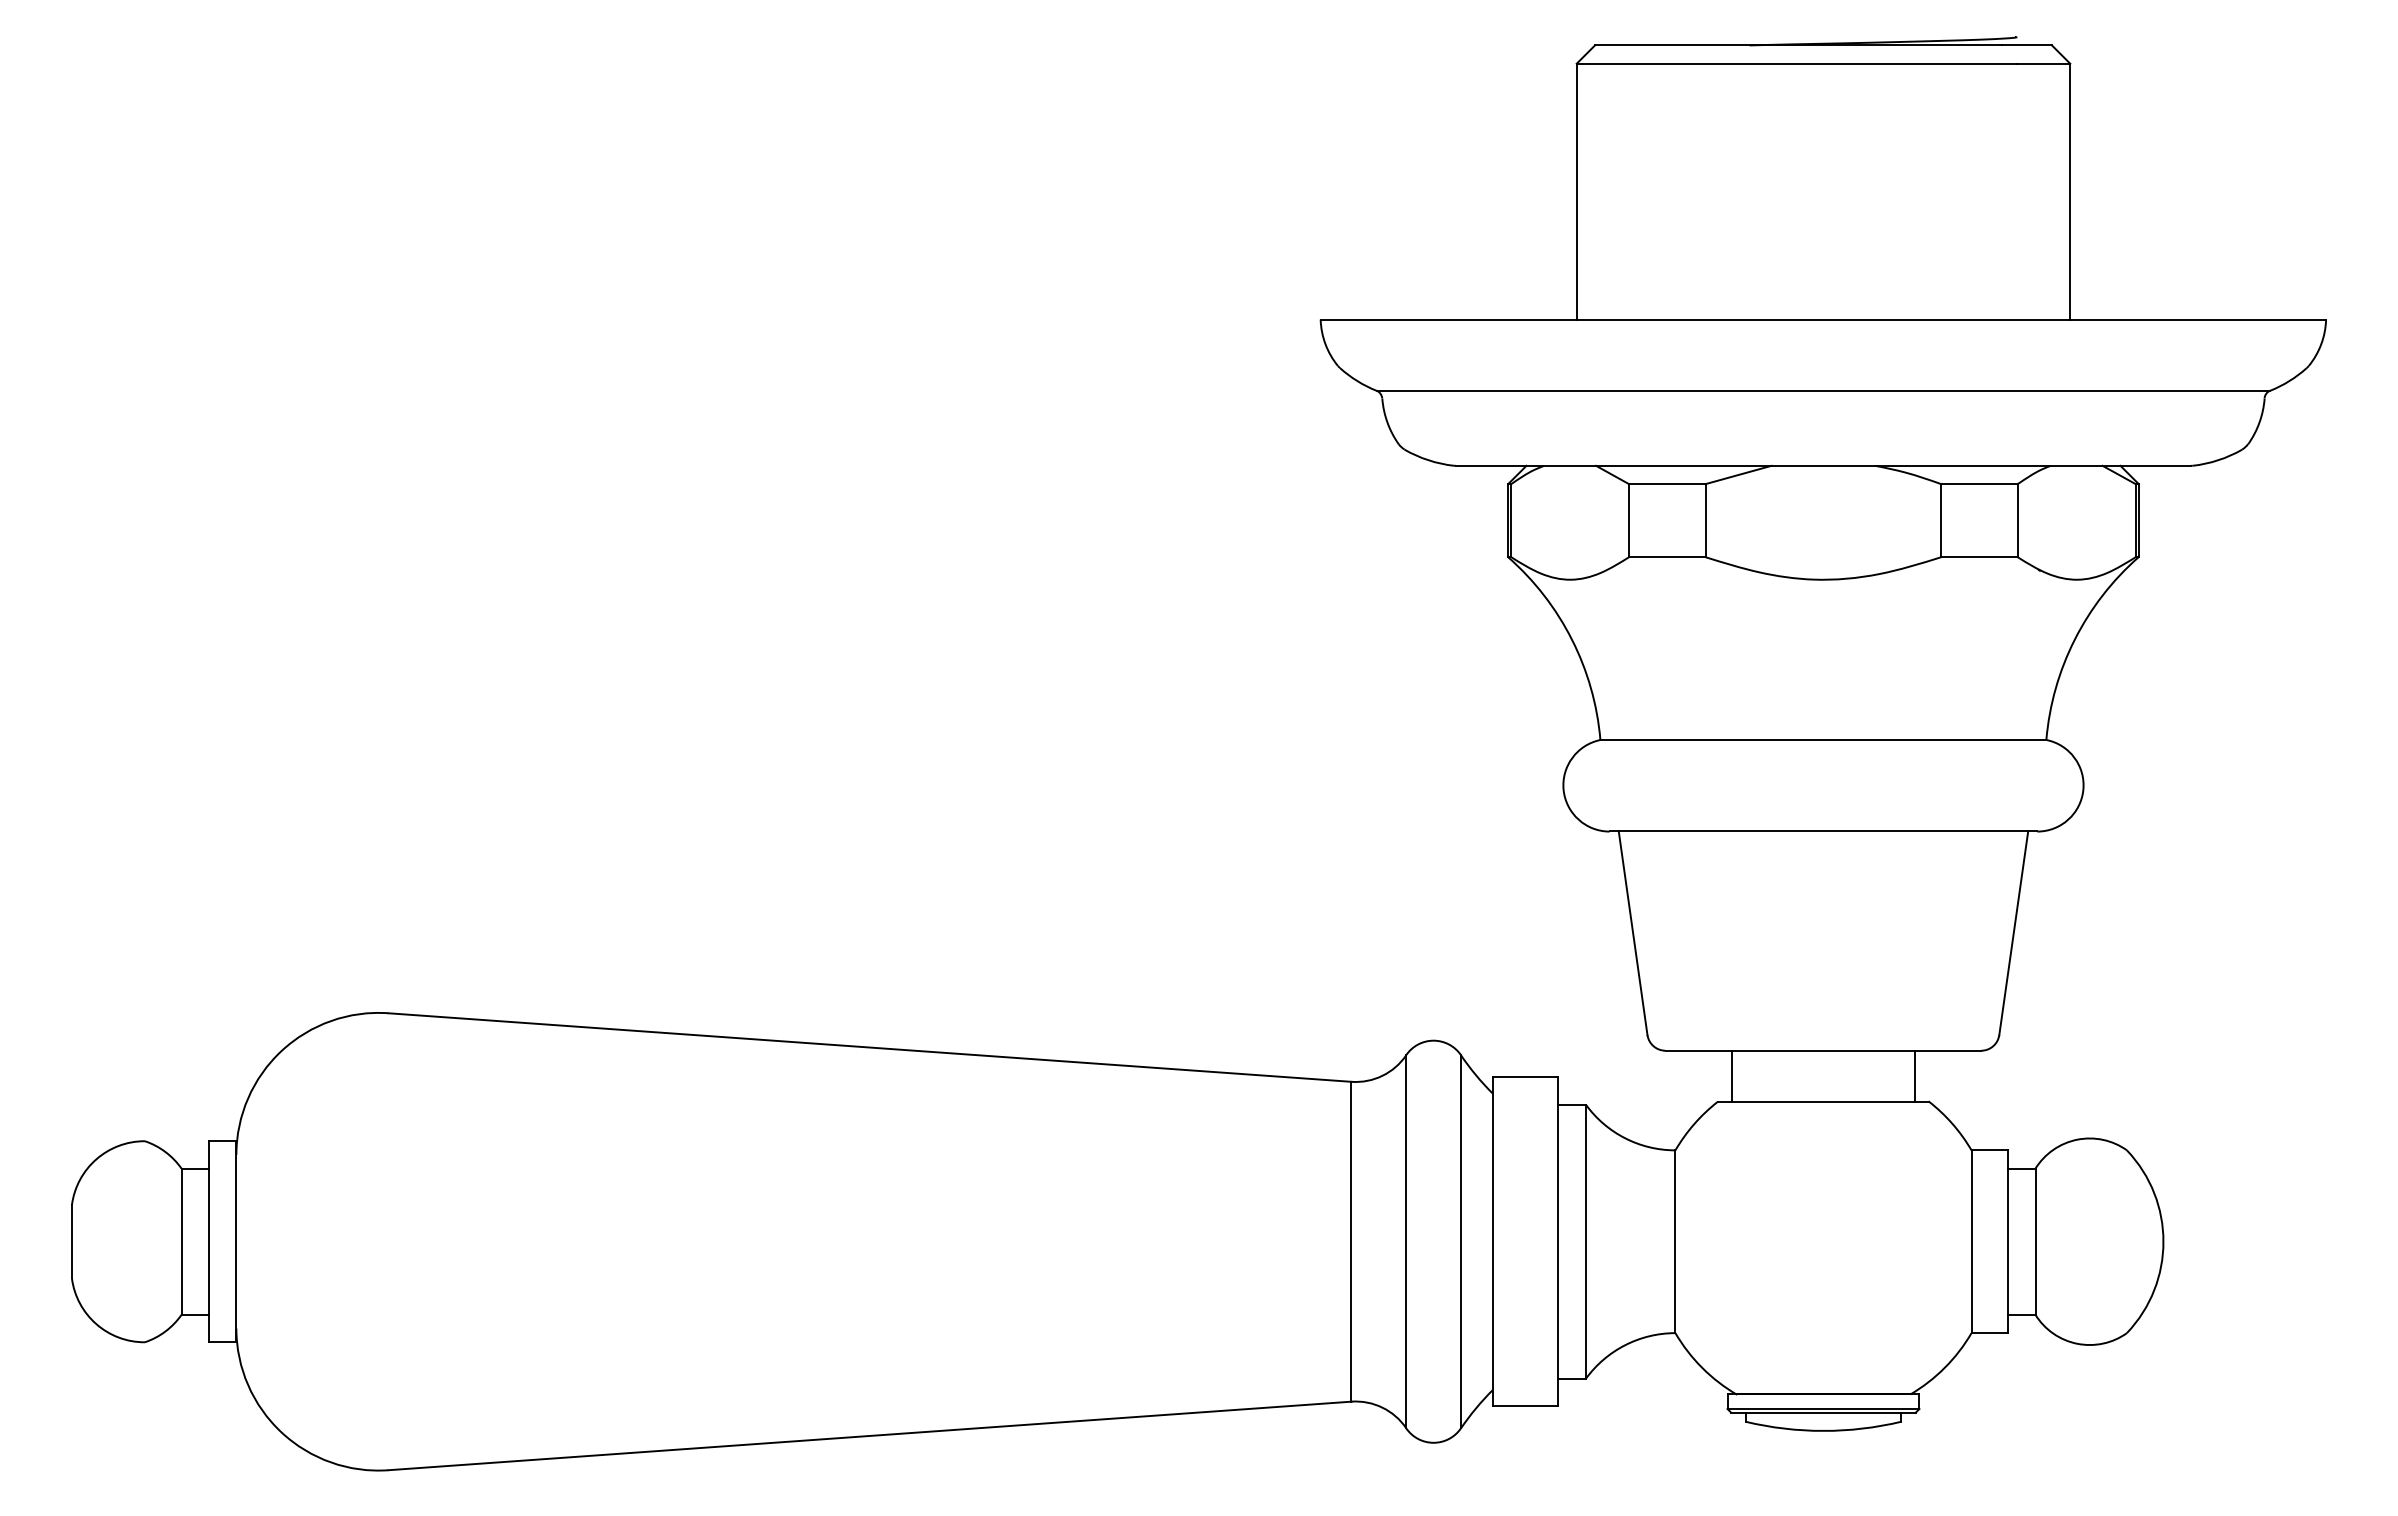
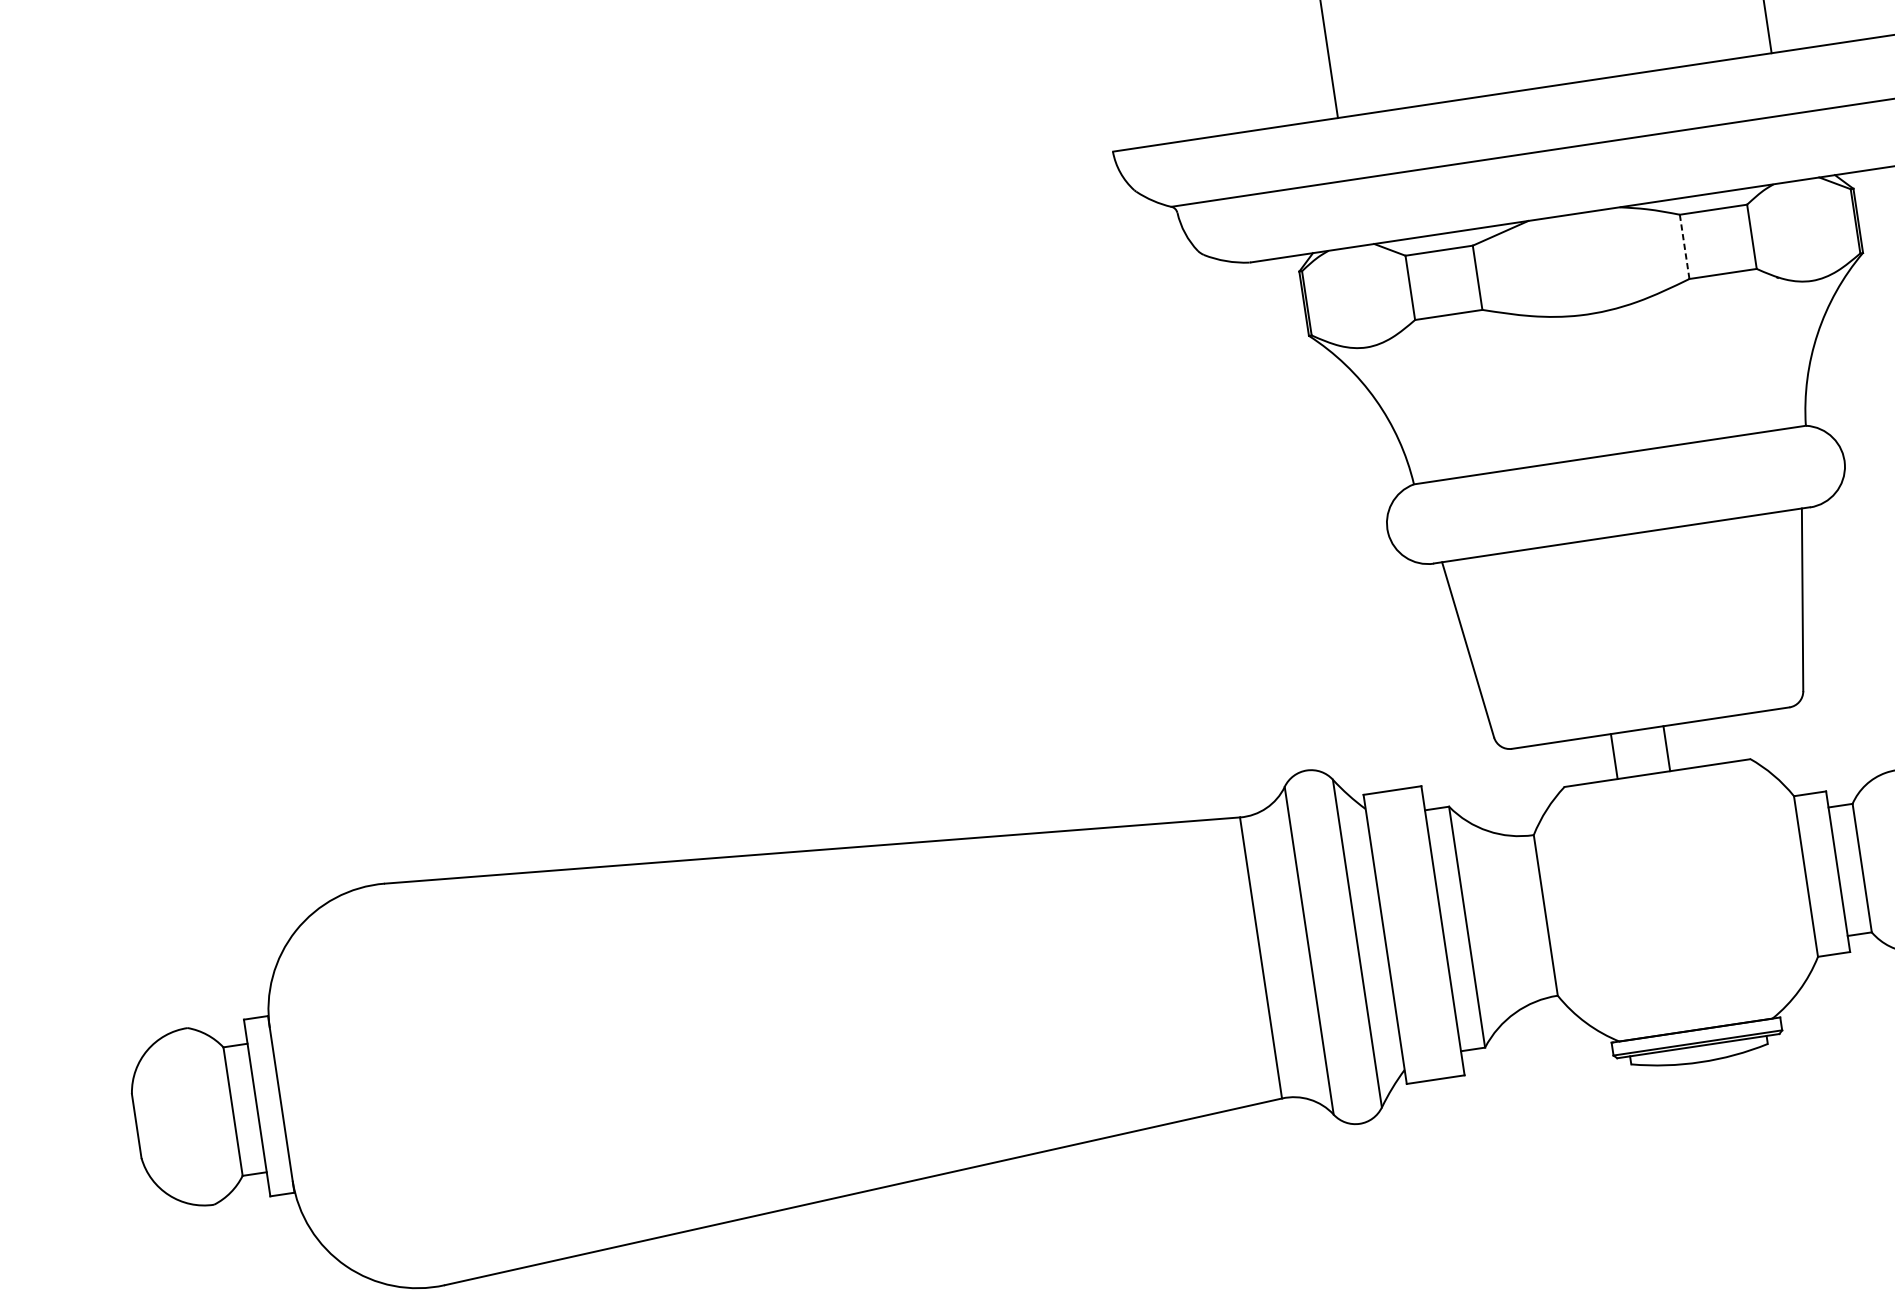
line: (1941, 520) -> (1684, 246), solid -> dashed
line: (1732, 1075) -> (1614, 755), moved
line: (1914, 1075) -> (1666, 748), moved

